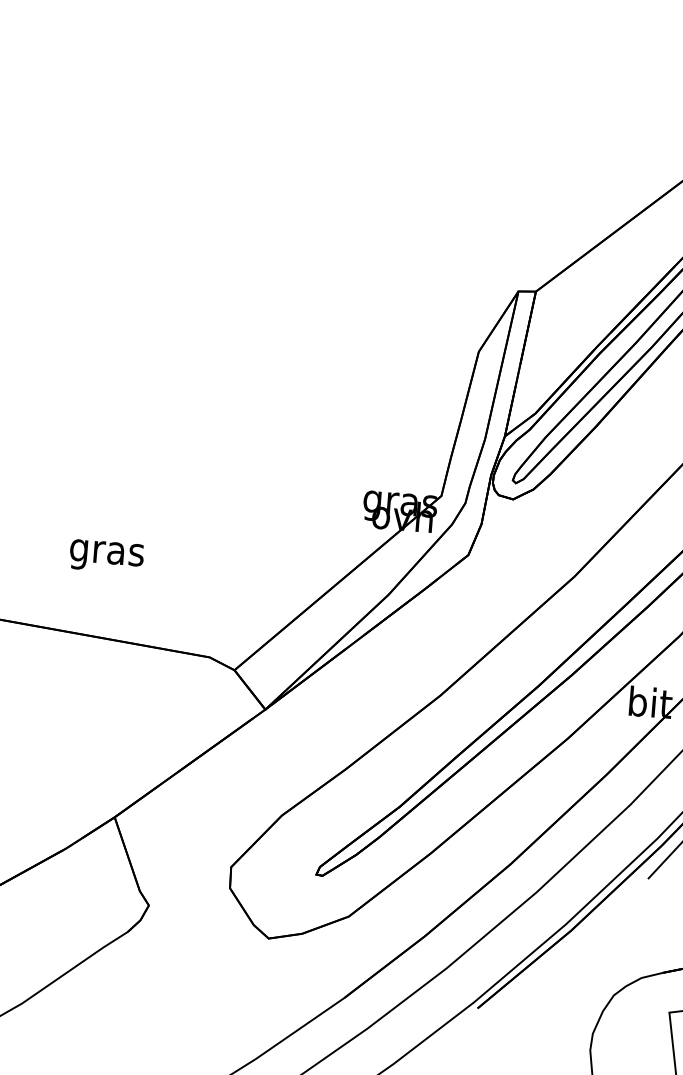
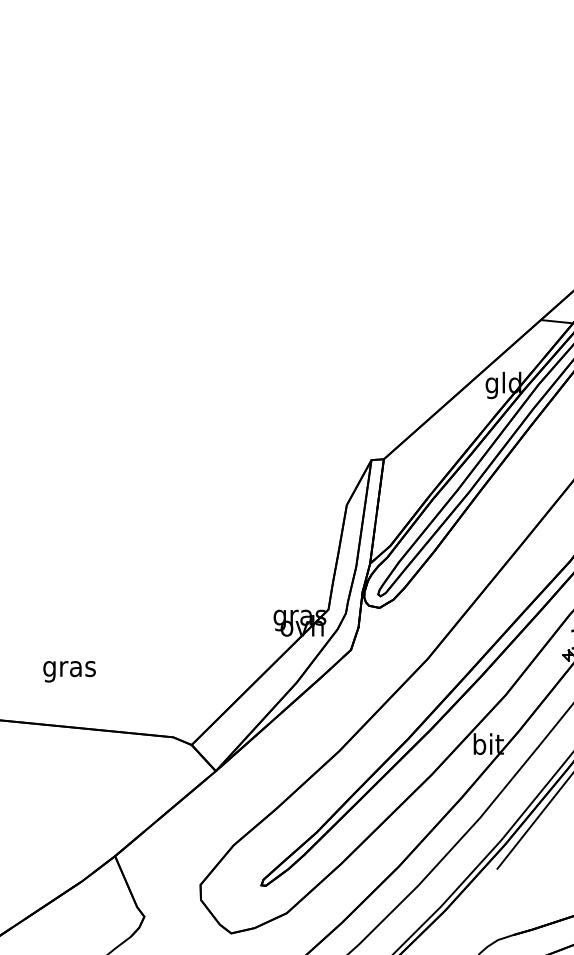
text: (106, 556) -> (69, 671), moved

